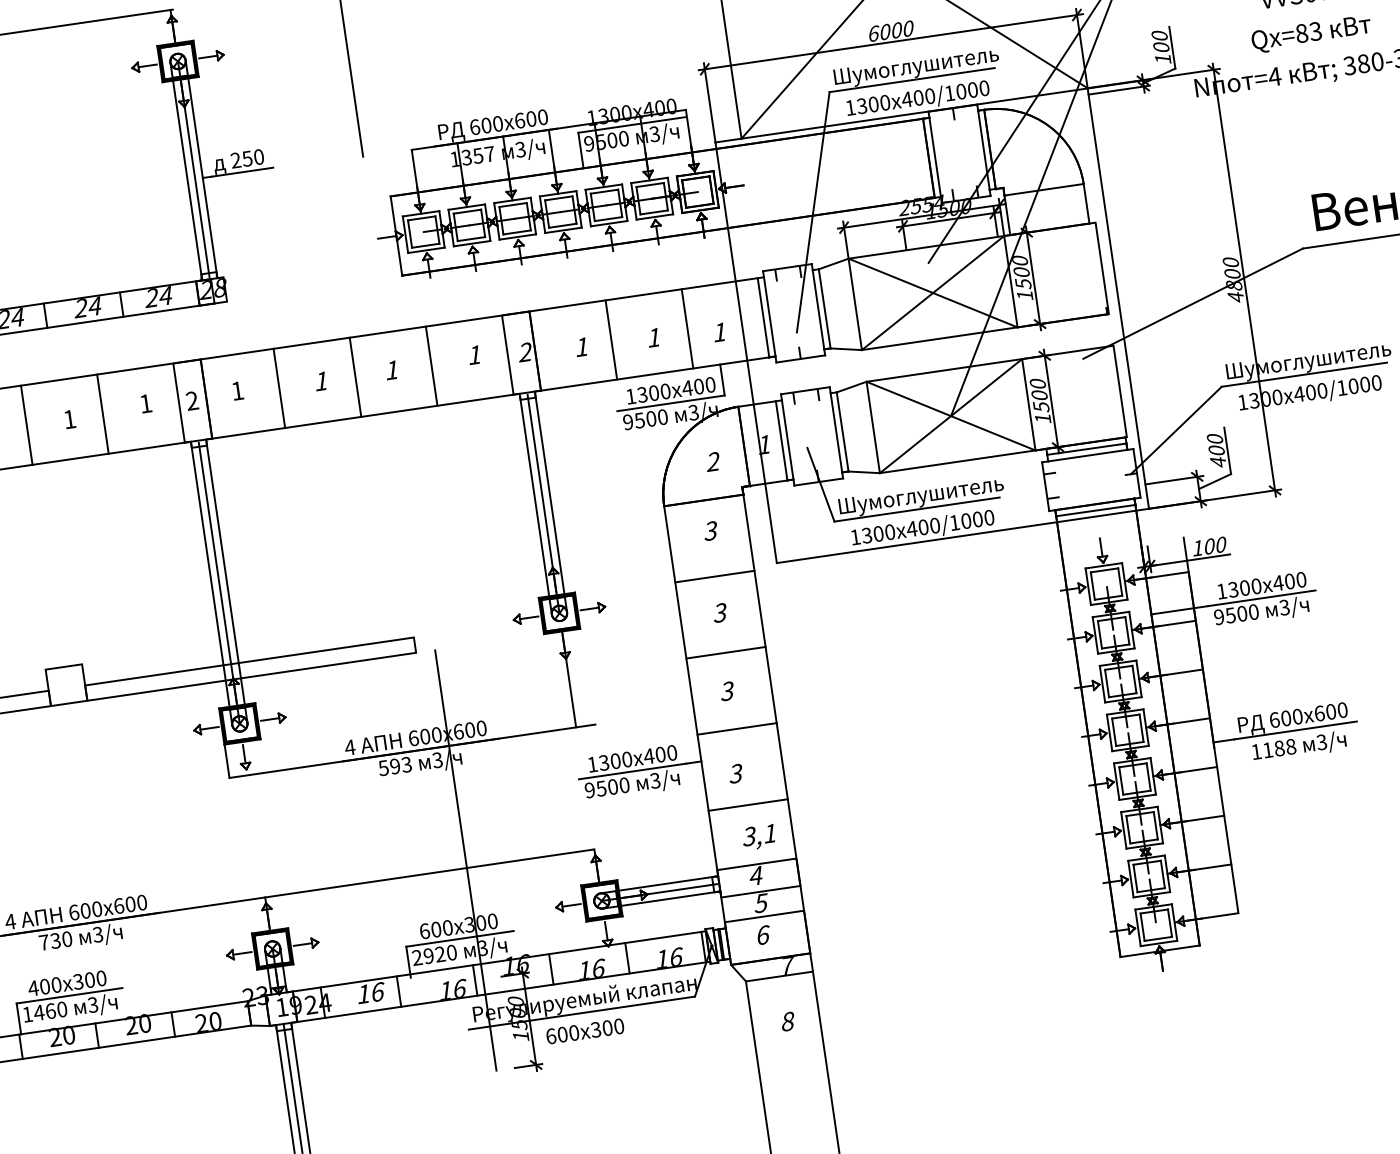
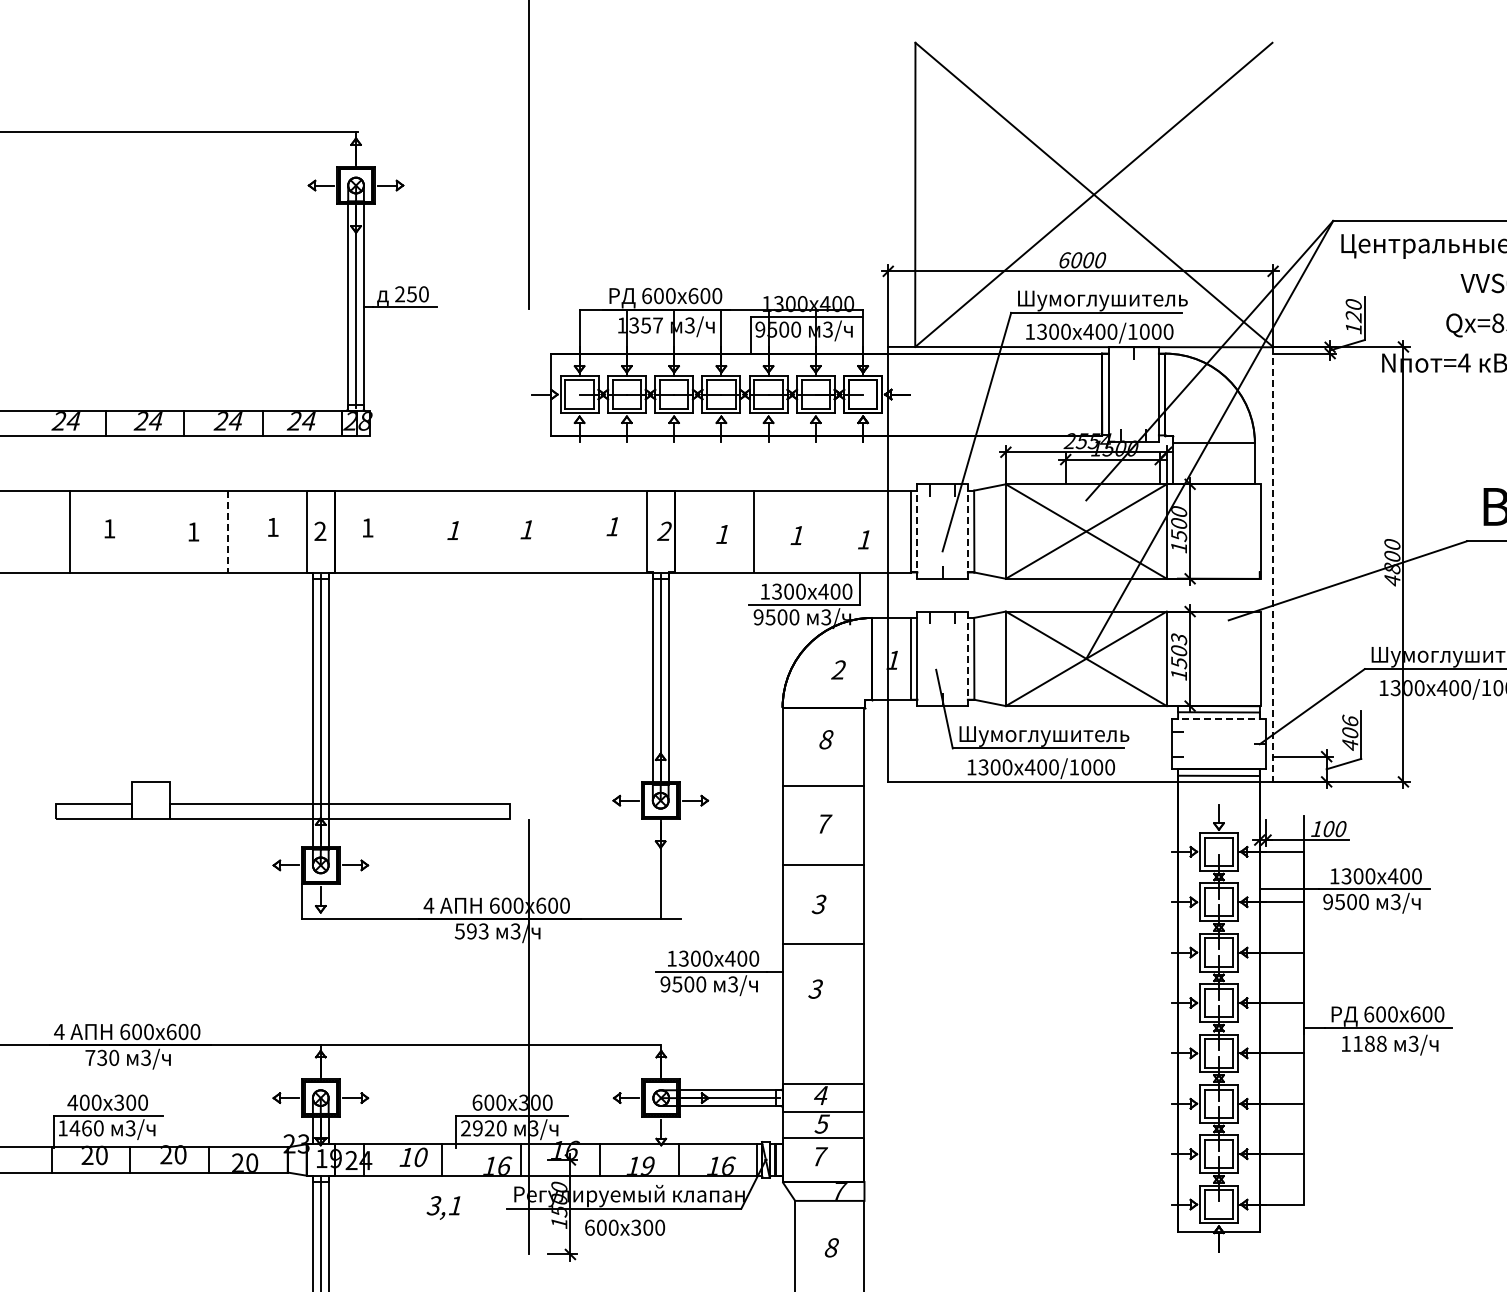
text: (1161, 47) -> (1353, 316), 100 -> 120
line: (1118, 299) -> (1273, 565), solid -> dashed
line: (817, 306) -> (967, 528), solid -> dashed
line: (770, 319) -> (917, 534), solid -> dashed
line: (687, 328) -> (832, 531), removed
line: (431, 366) -> (567, 531), removed
line: (355, 377) -> (489, 531), removed
text: (1038, 384) -> (1179, 639), 1500 -> 1503
line: (279, 388) -> (410, 531), removed
line: (102, 414) -> (227, 531), solid -> dashed
line: (27, 425) -> (149, 531), removed
line: (835, 430) -> (967, 656), solid -> dashed
text: (1215, 438) -> (1350, 720), 400 -> 406
line: (1090, 455) -> (1221, 719), solid -> dashed
text: (710, 530) -> (825, 739), 3 -> 8
text: (721, 612) -> (824, 823), 3 -> 7
line: (748, 804) -> (823, 1022), removed
text: (758, 836) -> (443, 1207), moved
text: (764, 934) -> (820, 1156), 6 -> 7
text: (598, 968) -> (647, 1165), 16 -> 19
text: (378, 991) -> (421, 1156), 16 -> 10

